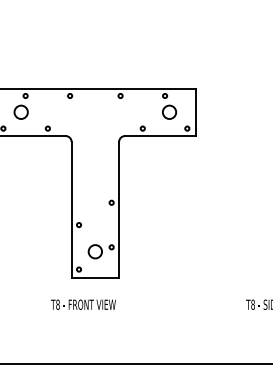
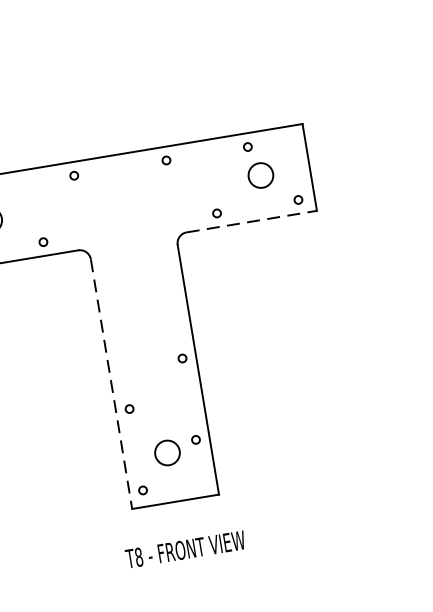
line: (160, 136) -> (251, 222), solid -> dashed
line: (71, 210) -> (111, 384), solid -> dashed
text: (83, 304) -> (185, 549), moved

